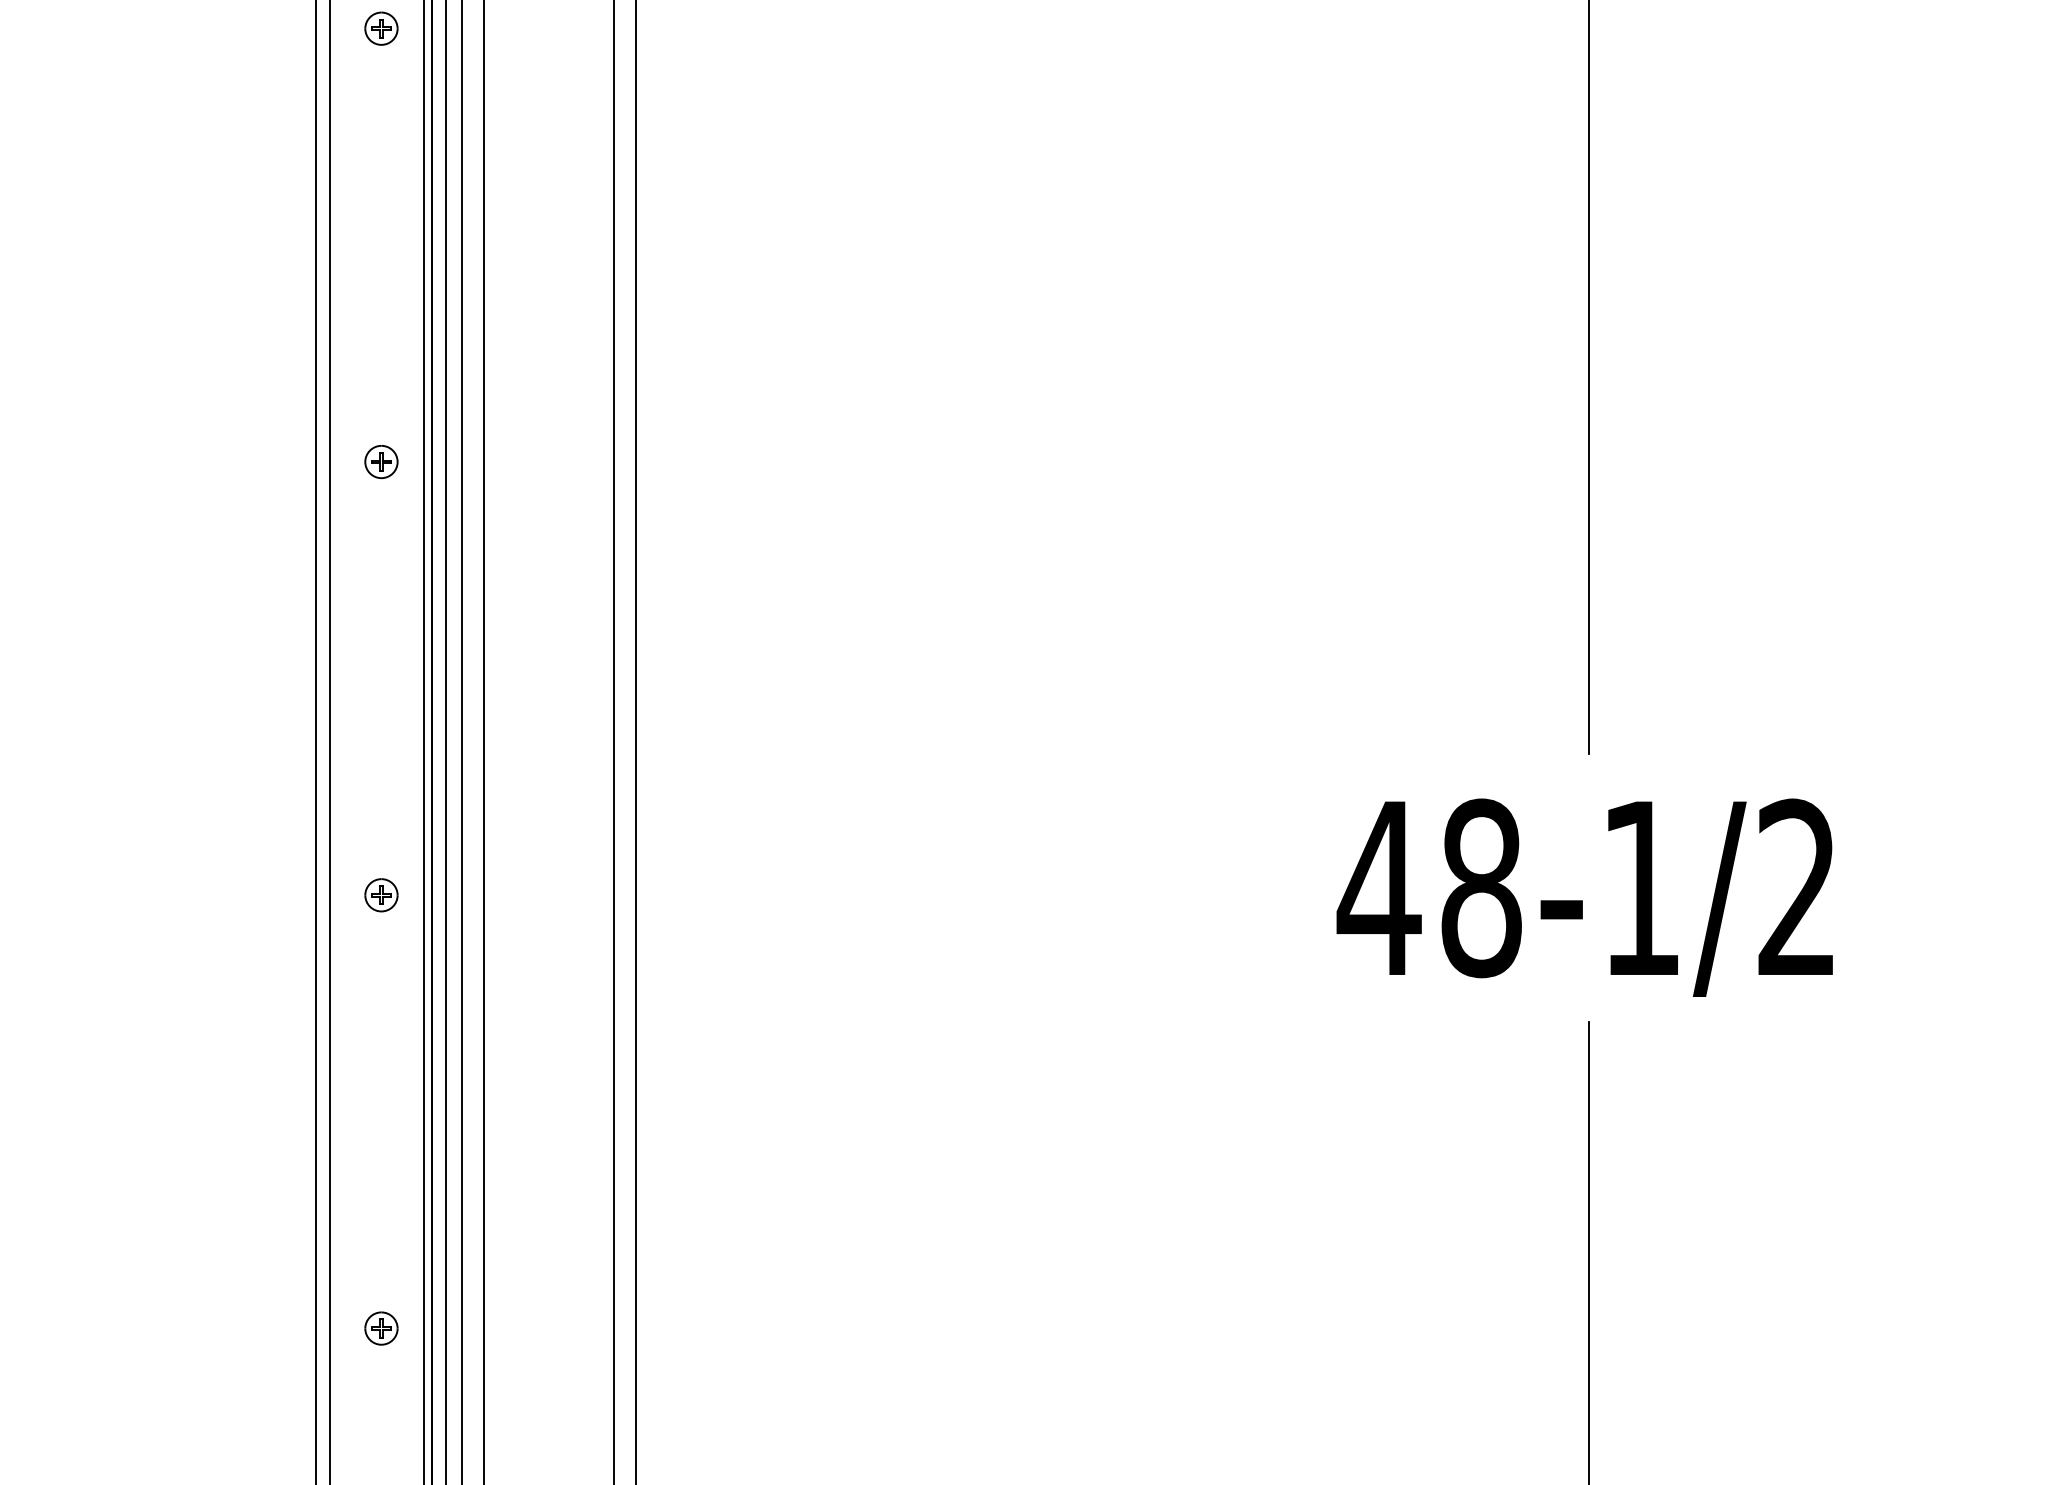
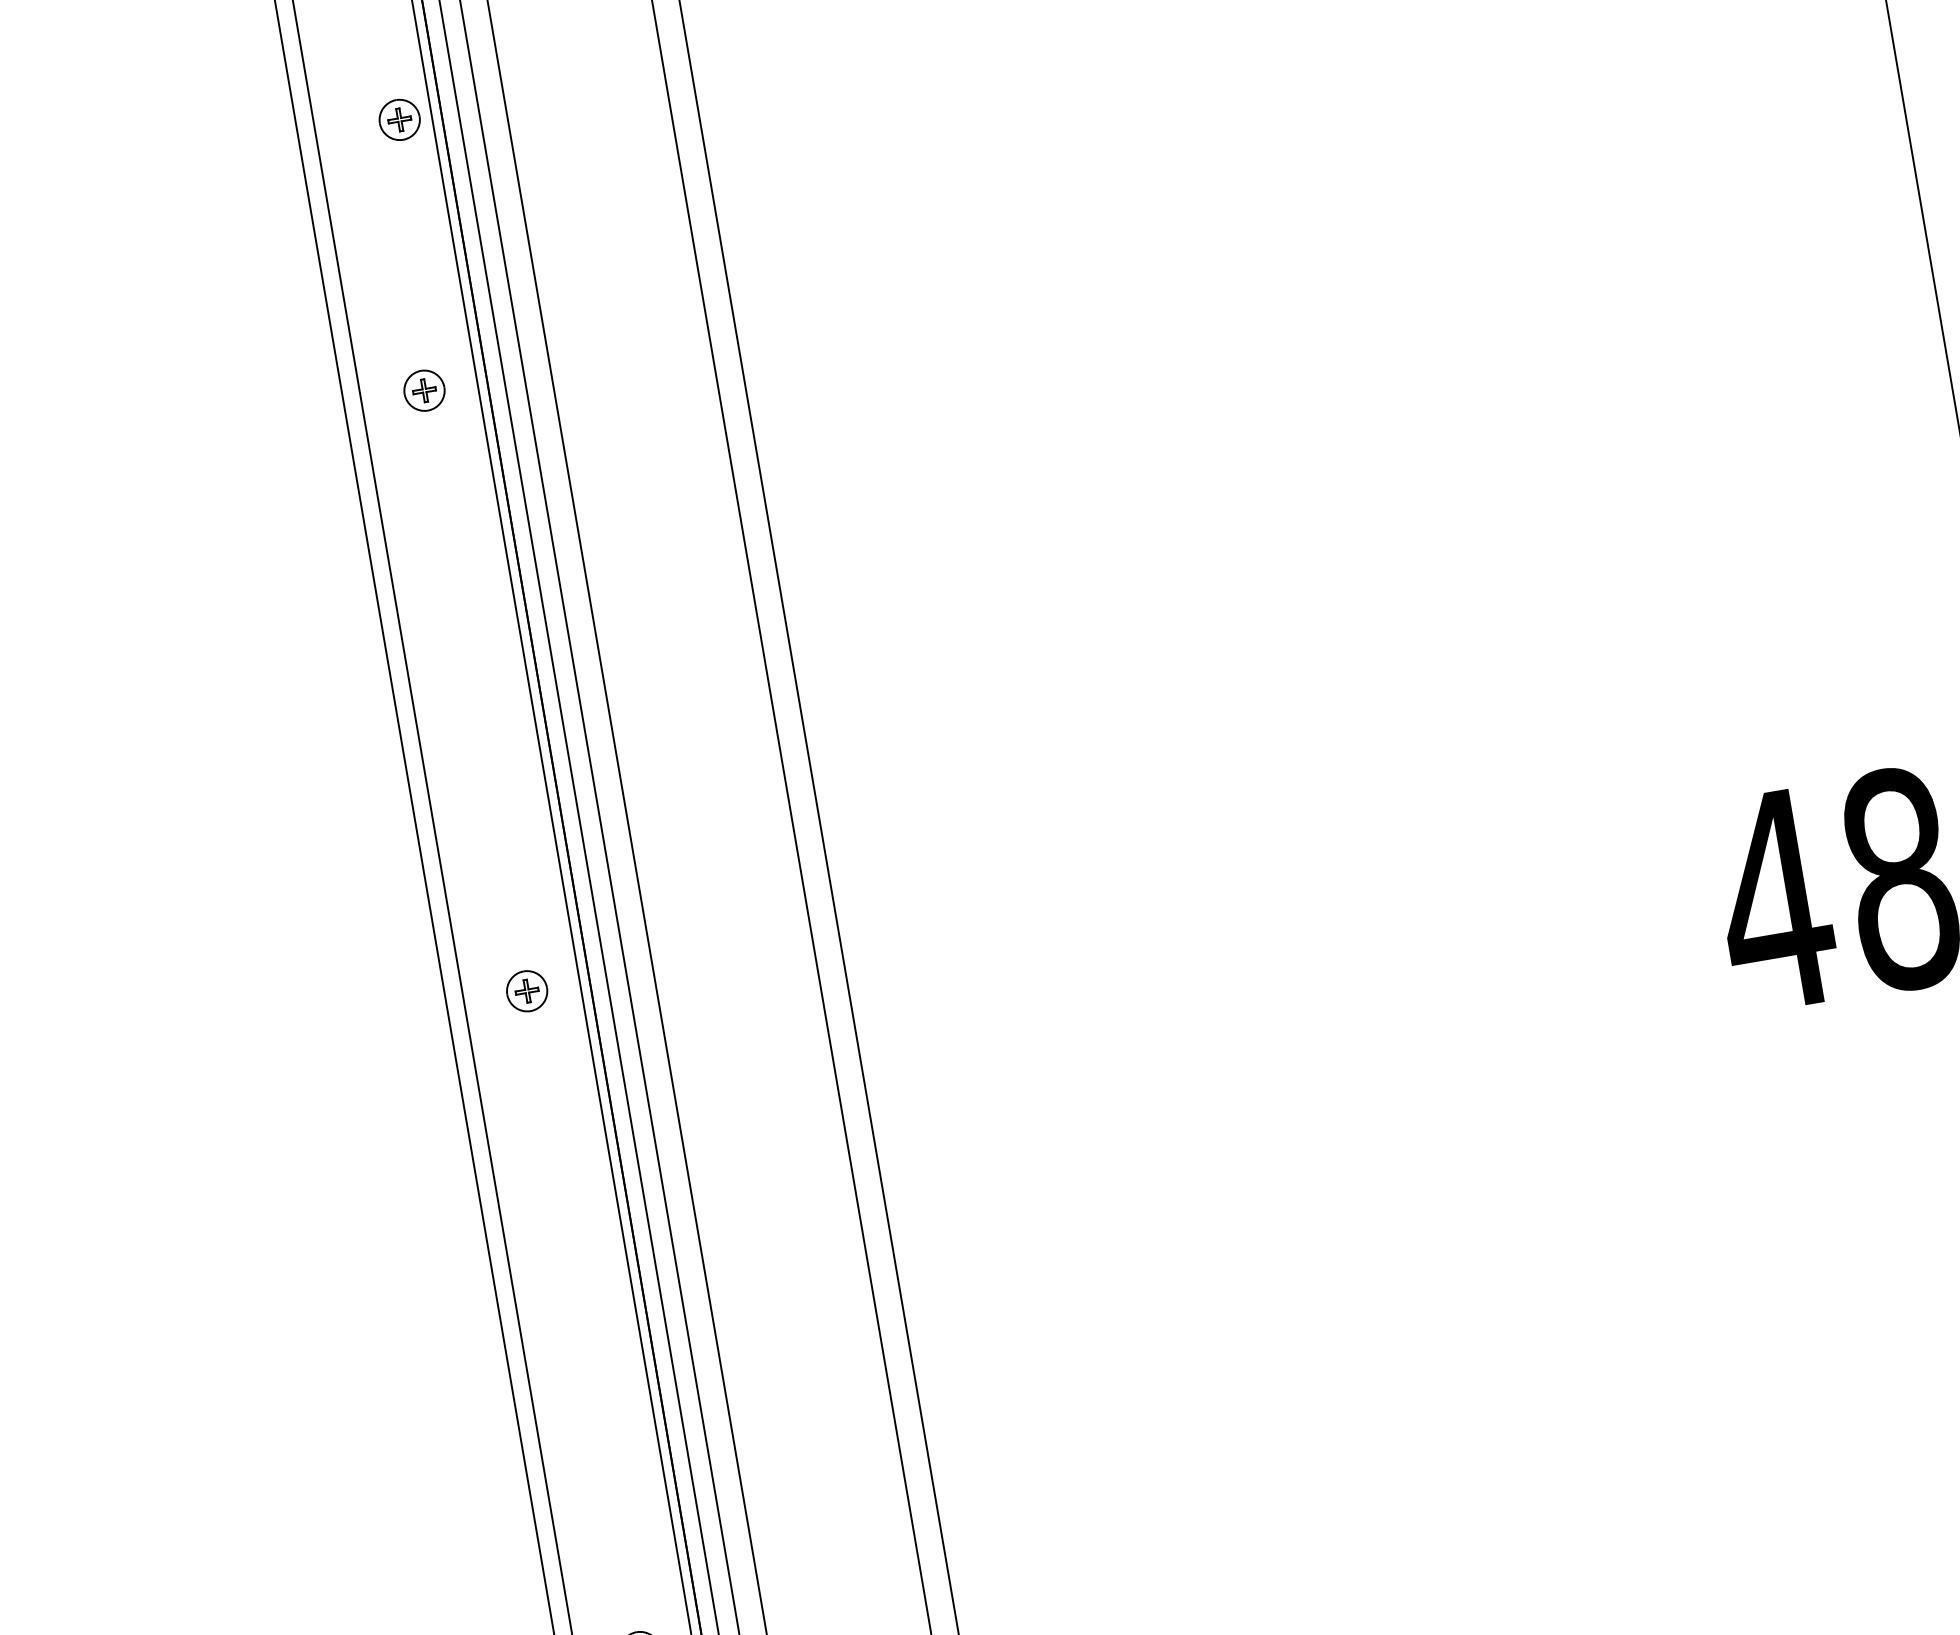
part: (381, 28) -> (399, 119), moved
part: (381, 462) -> (424, 391), moved
part: (381, 895) -> (527, 991), moved

